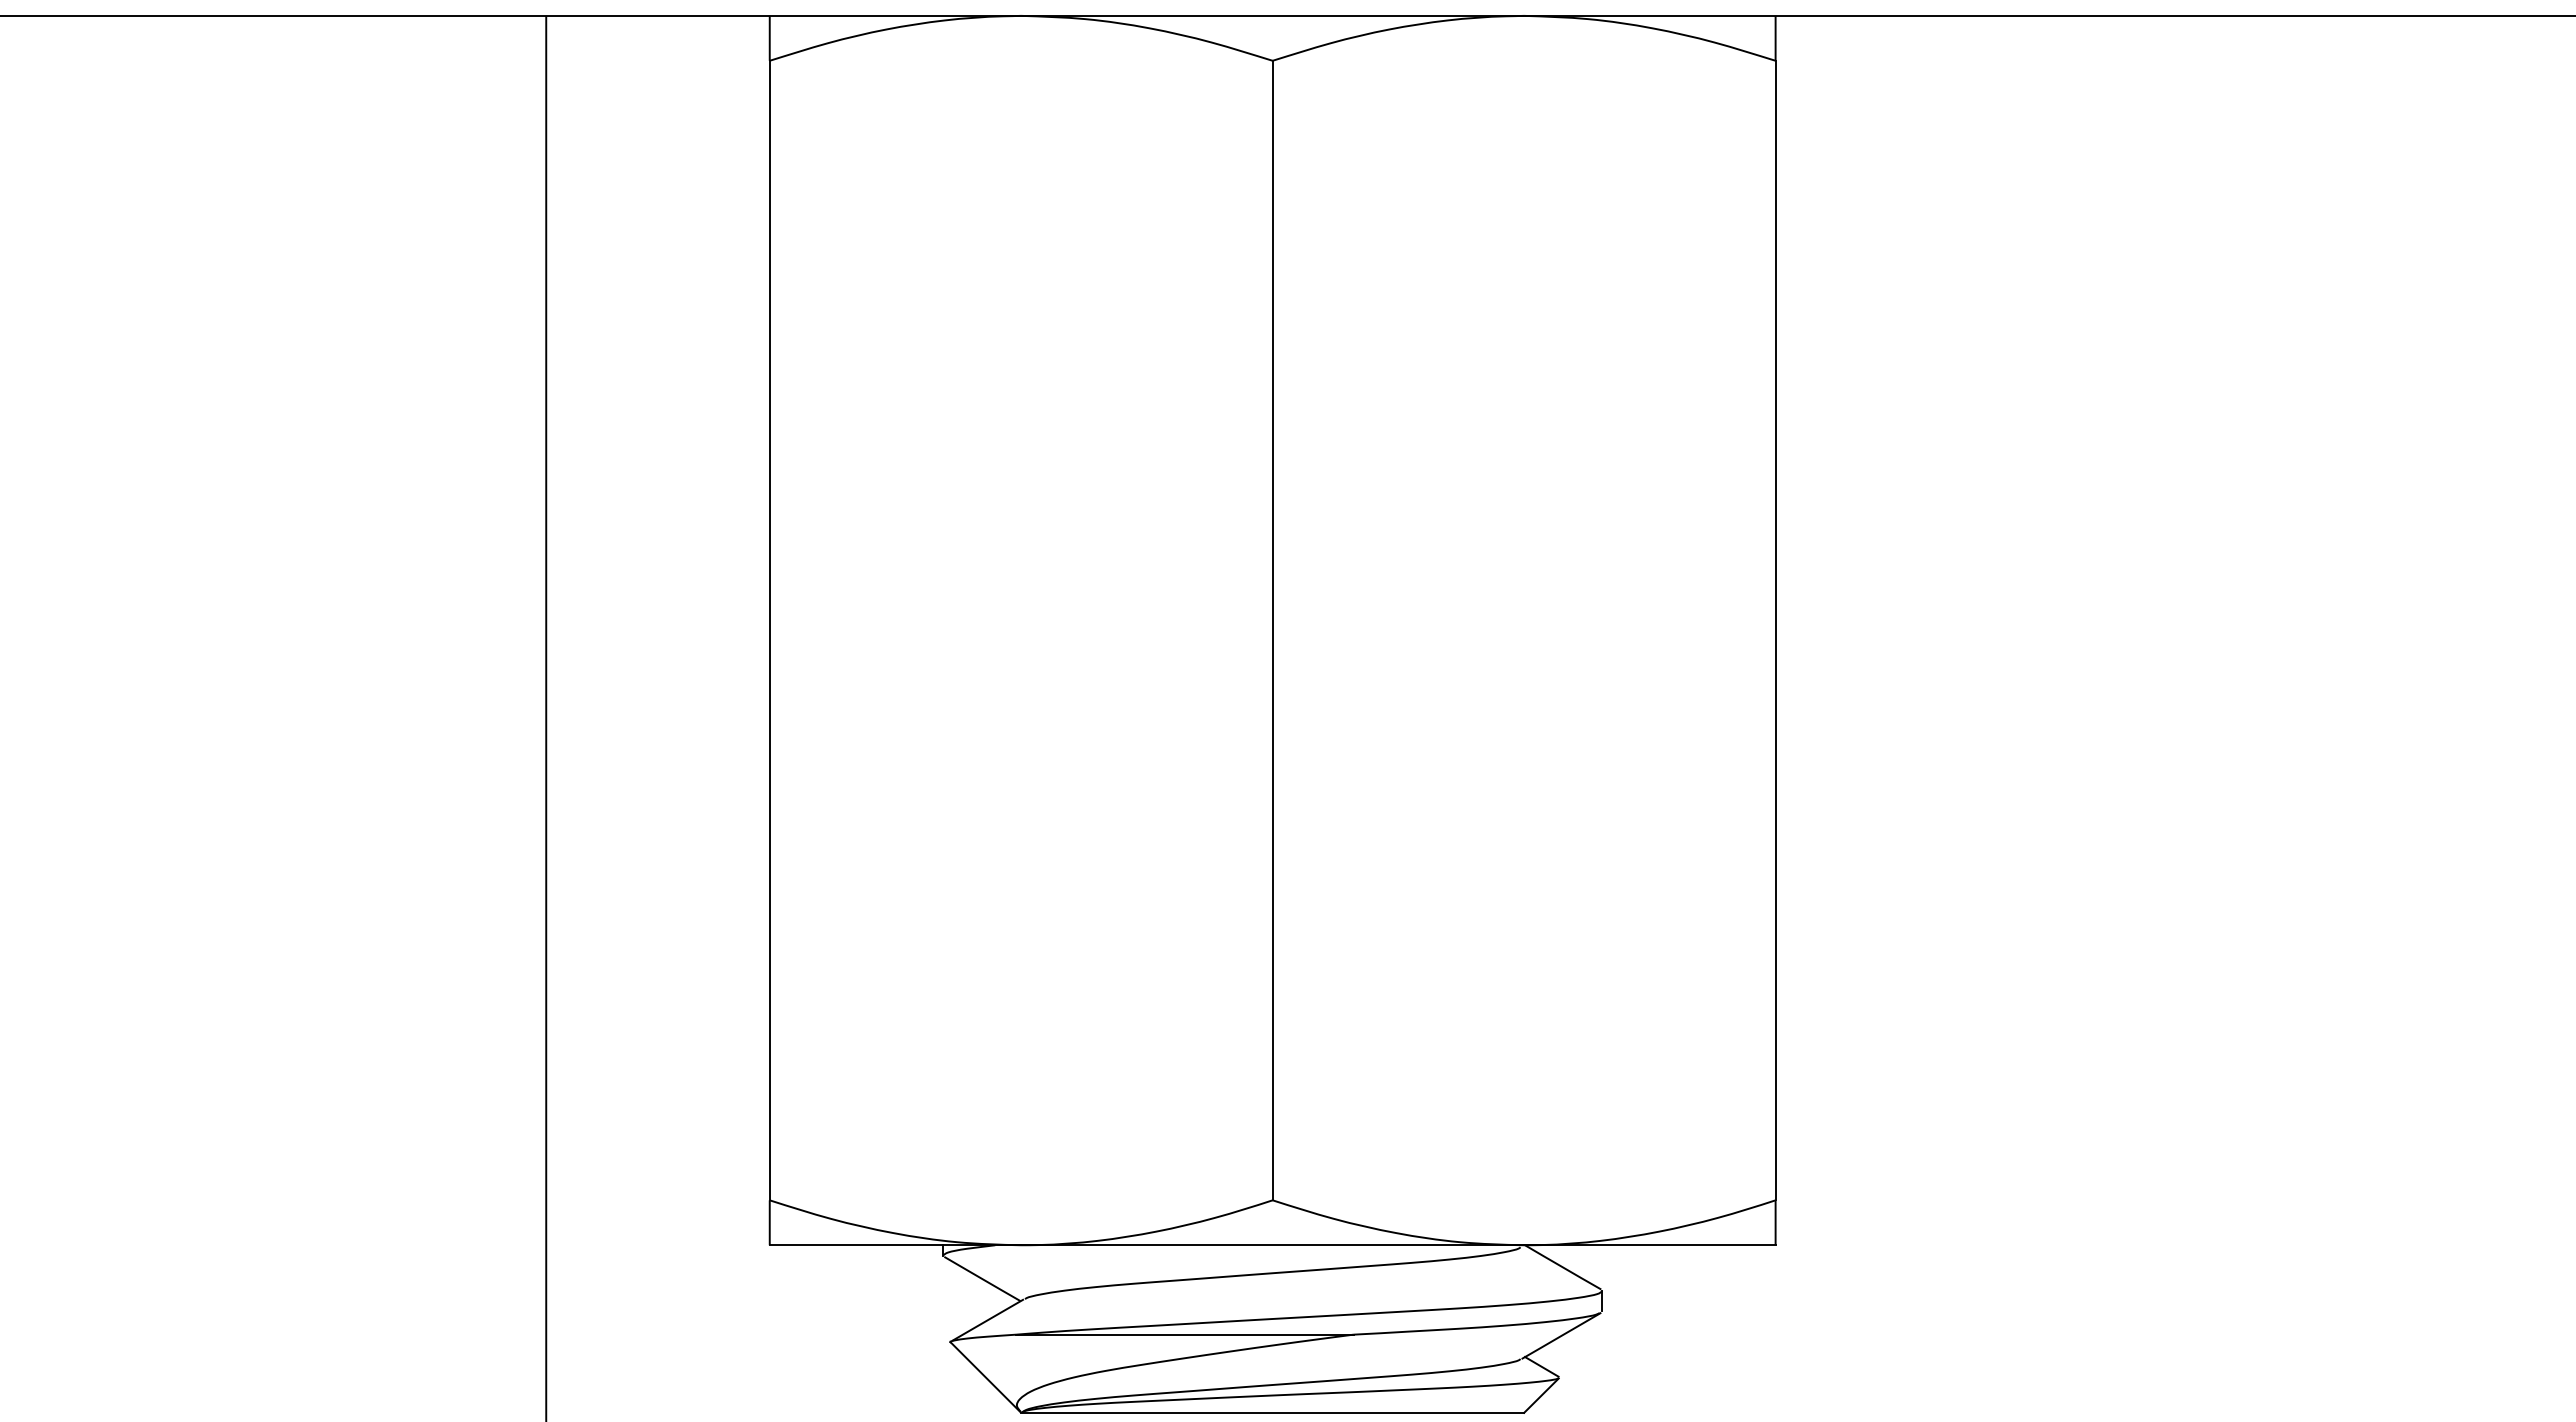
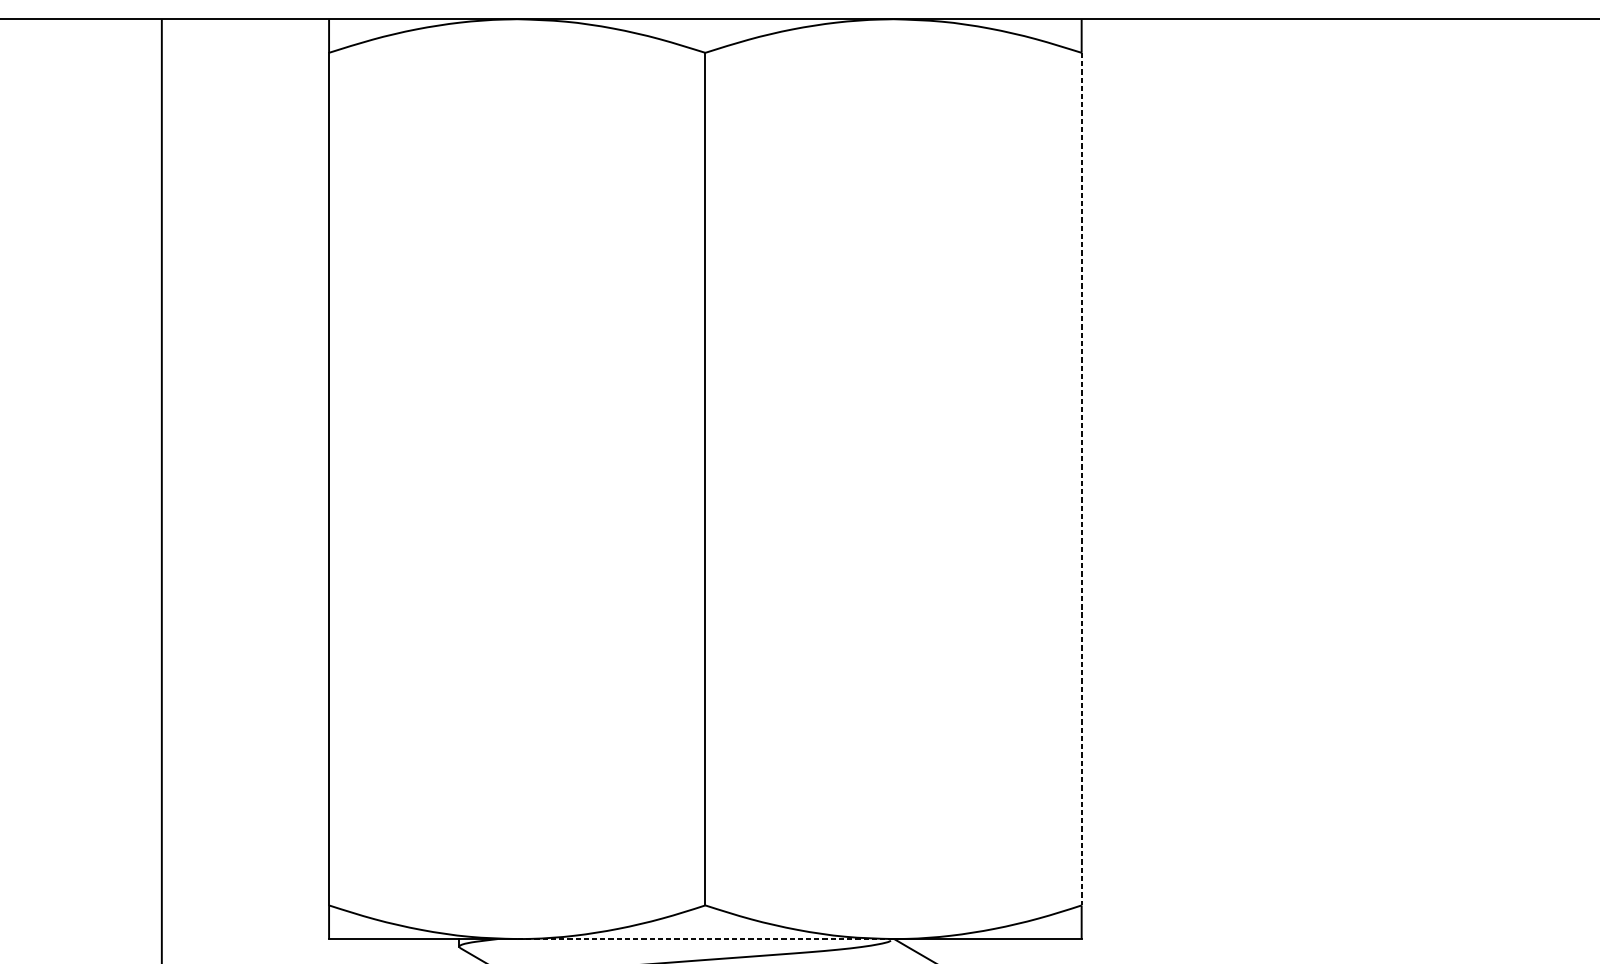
line: (1775, 630) -> (1081, 479), solid -> dashed
line: (1272, 1245) -> (705, 939), solid -> dashed

